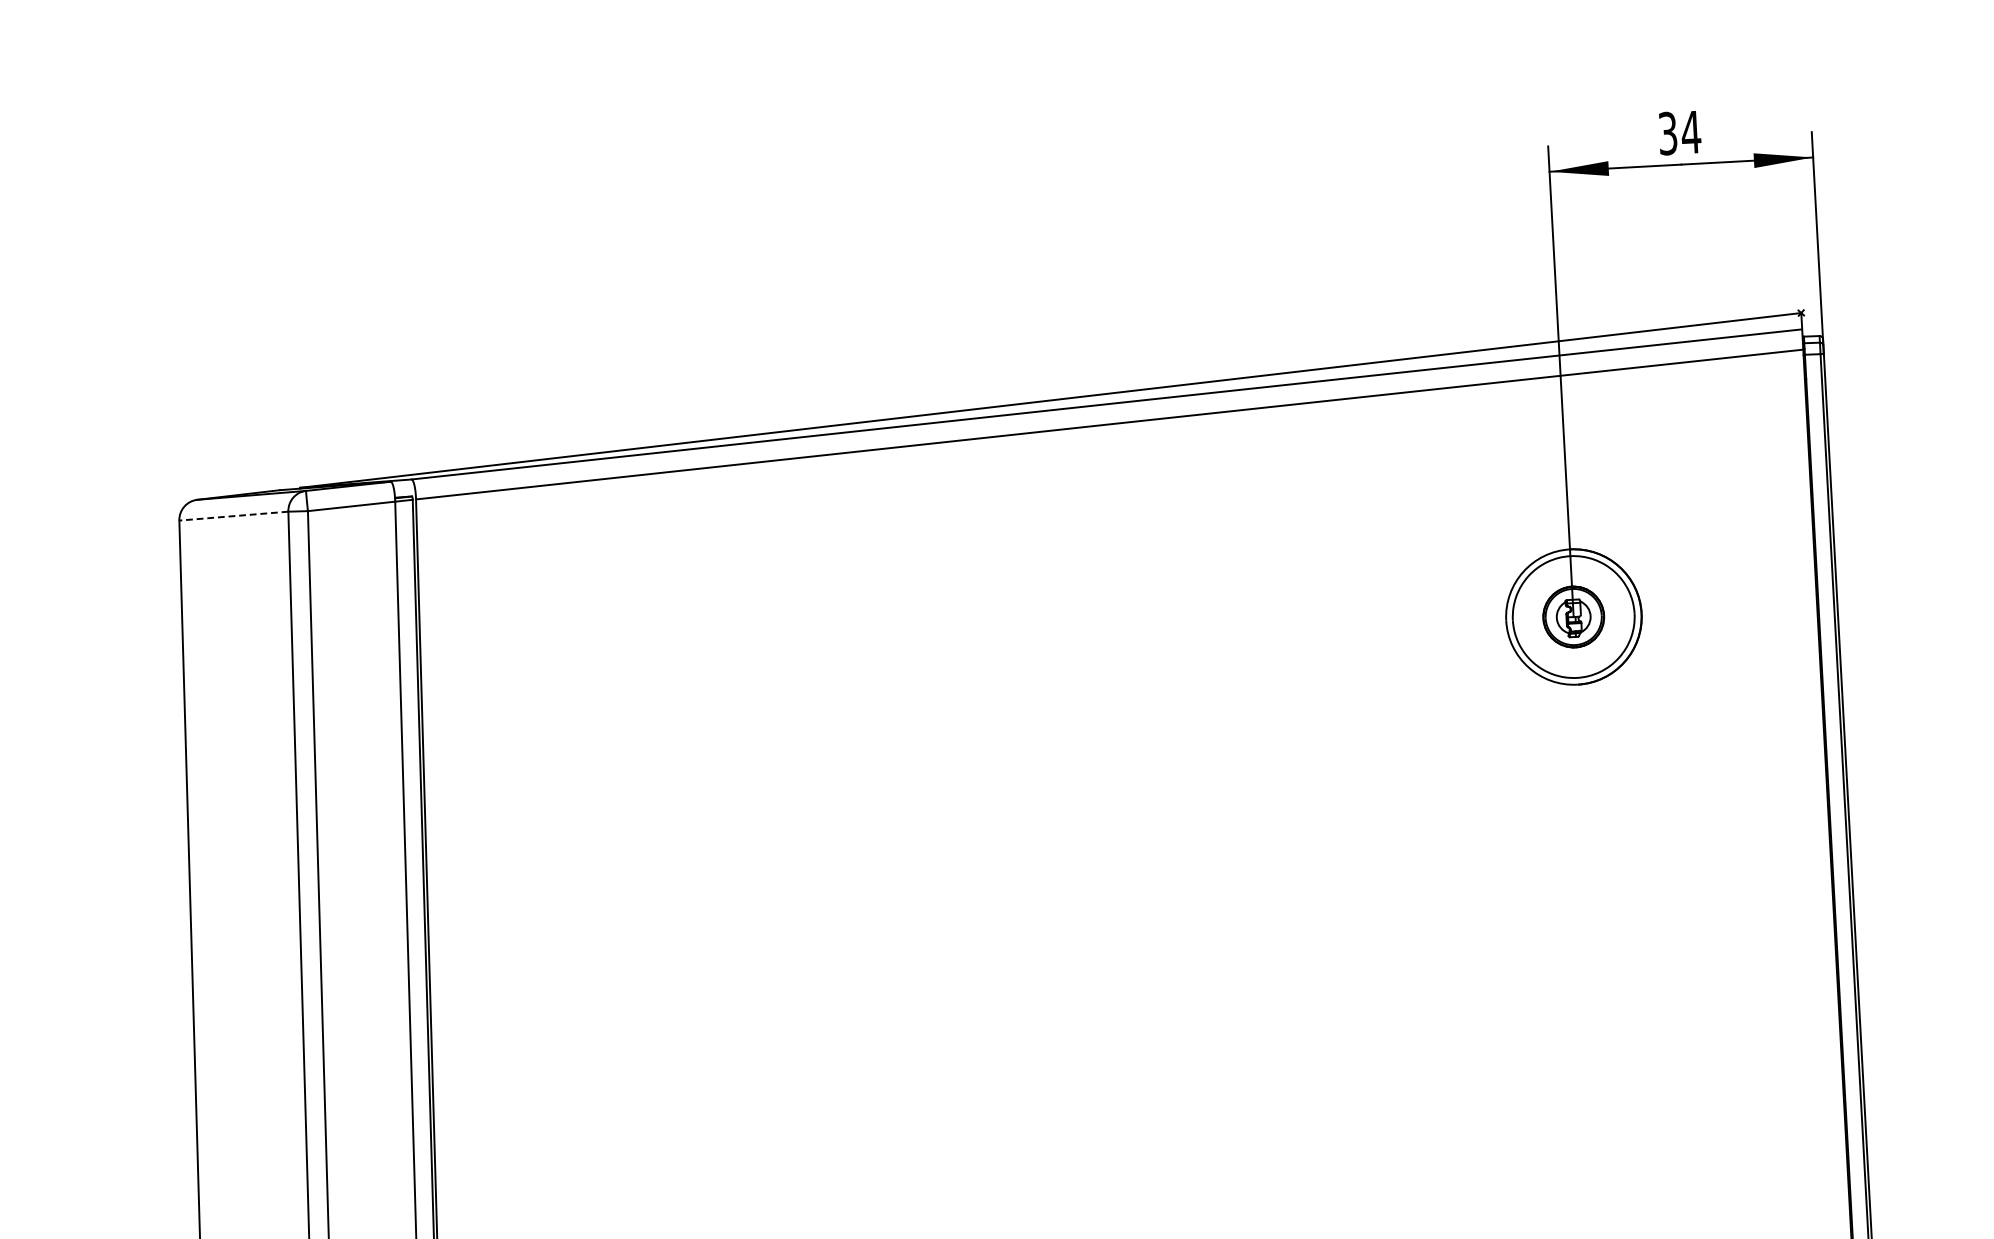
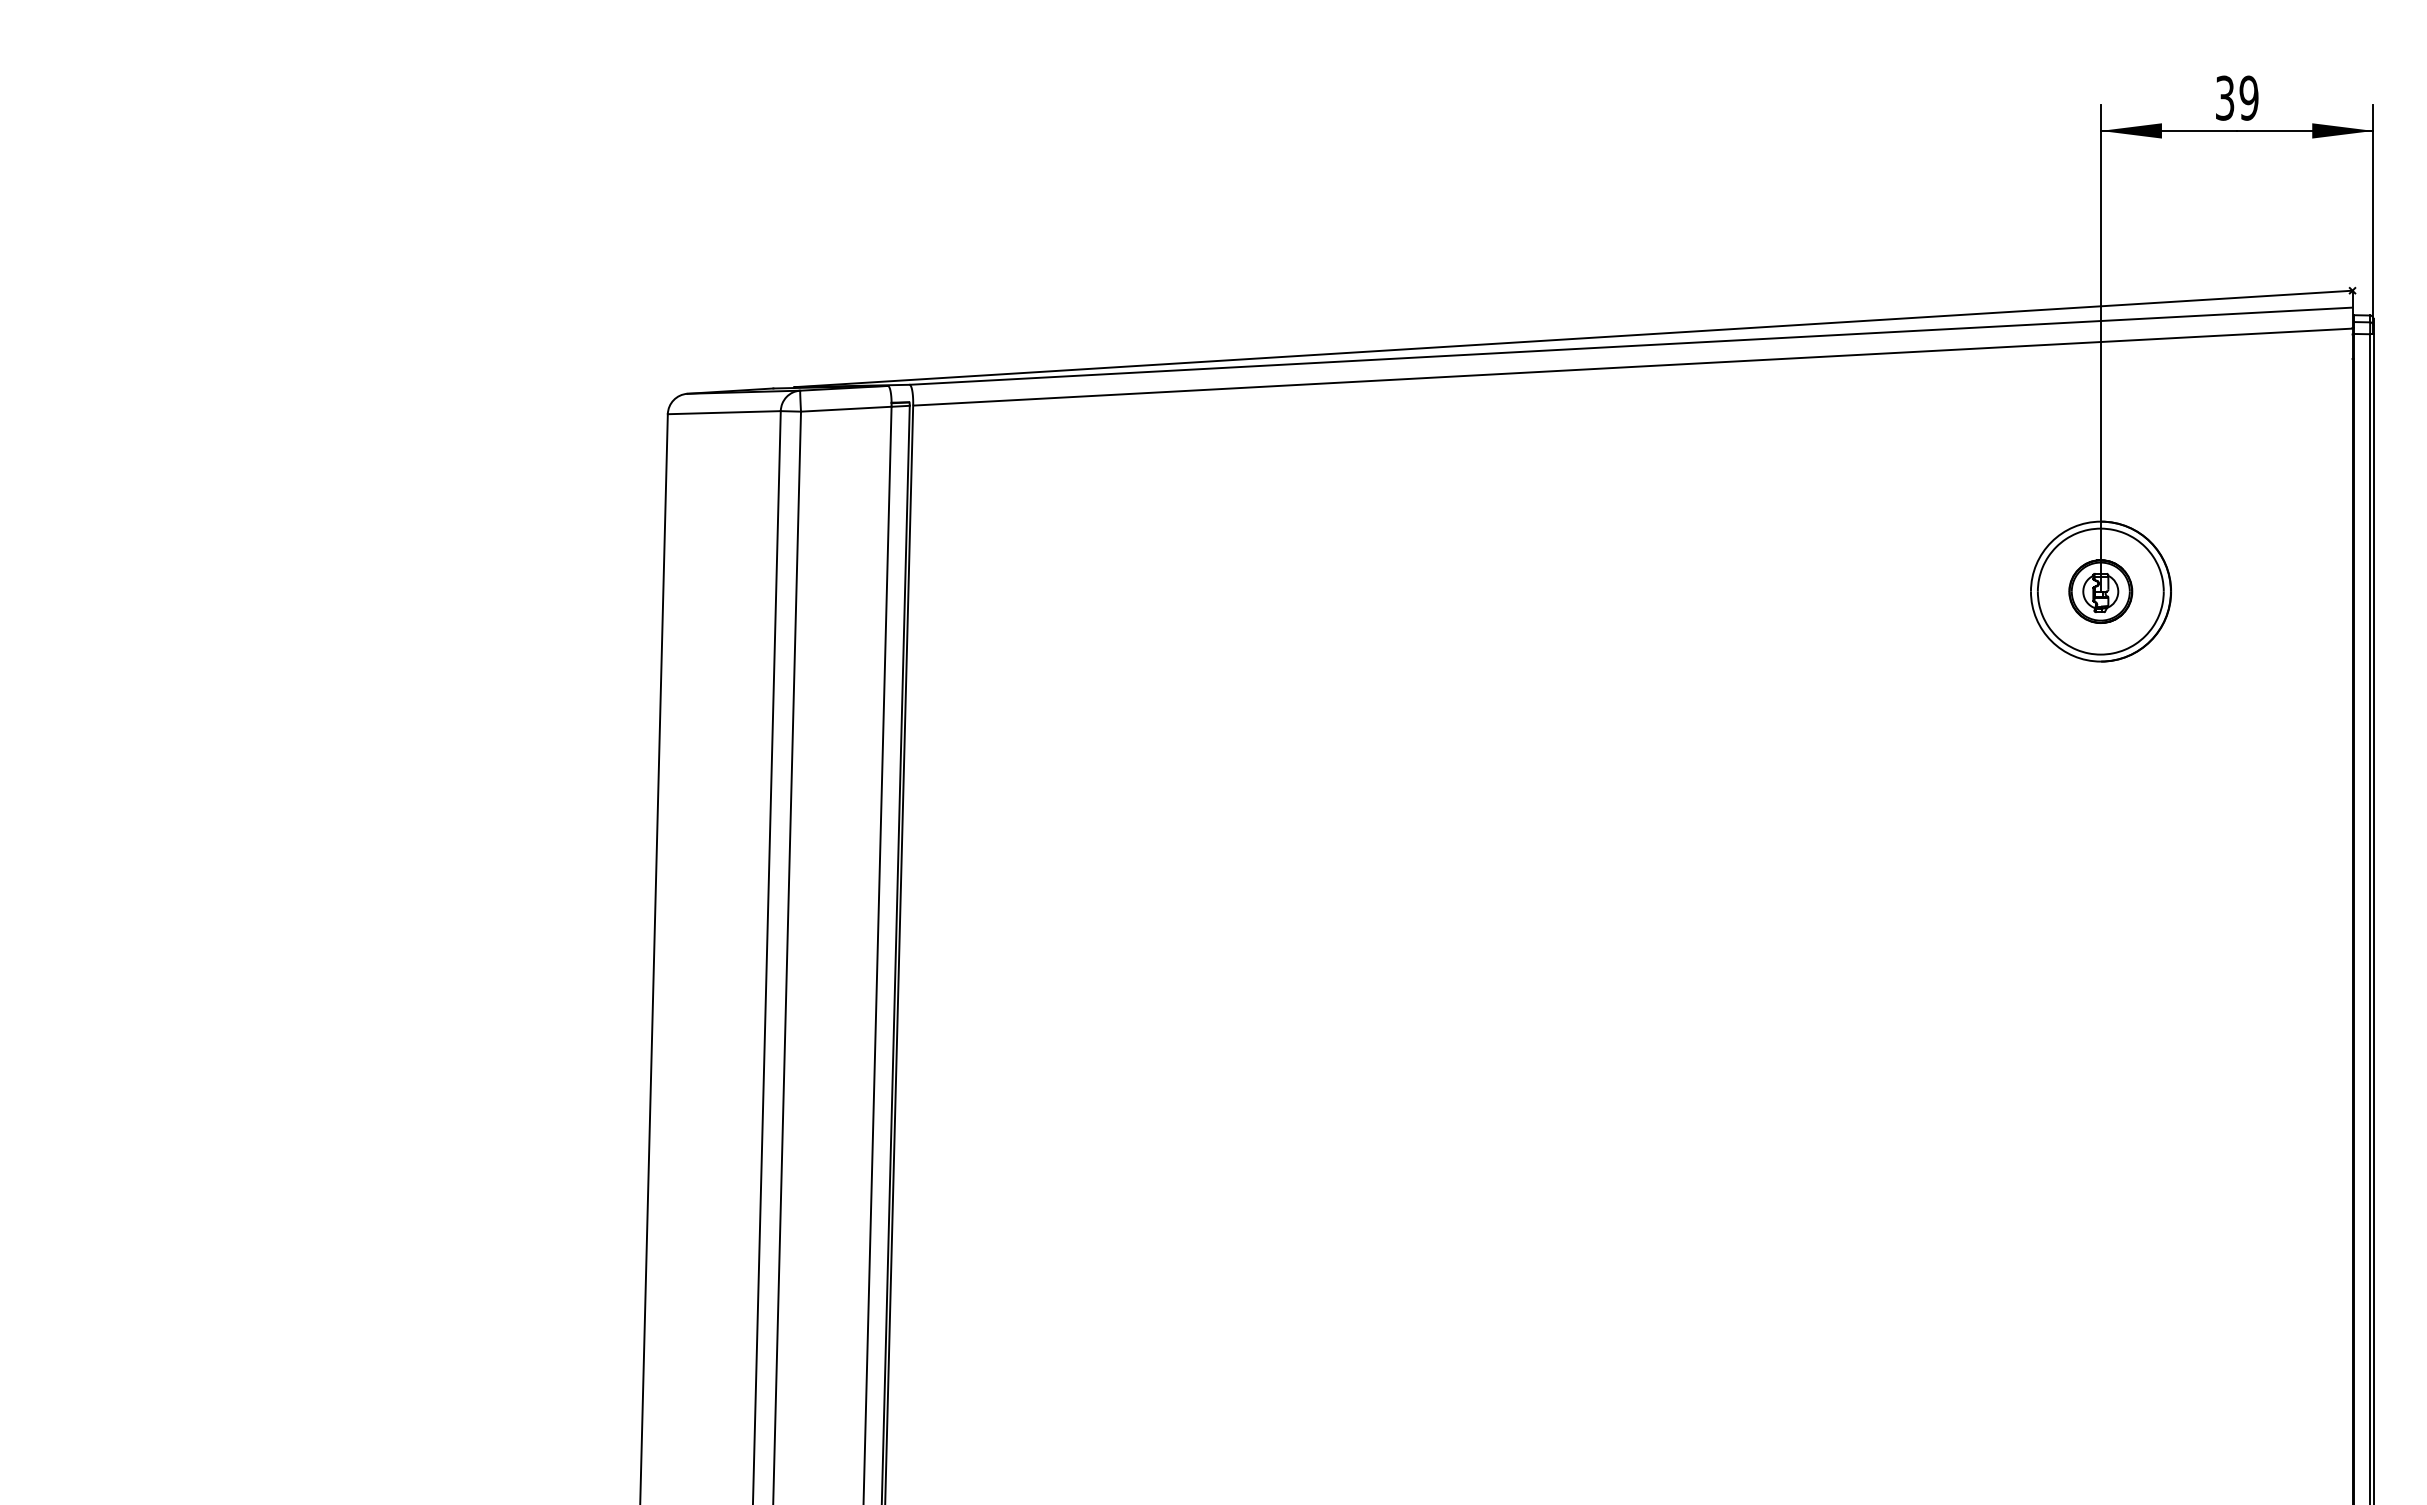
text: (1691, 131) -> (2249, 97), 34 -> 39
line: (233, 516) -> (723, 412), dashed -> solid

